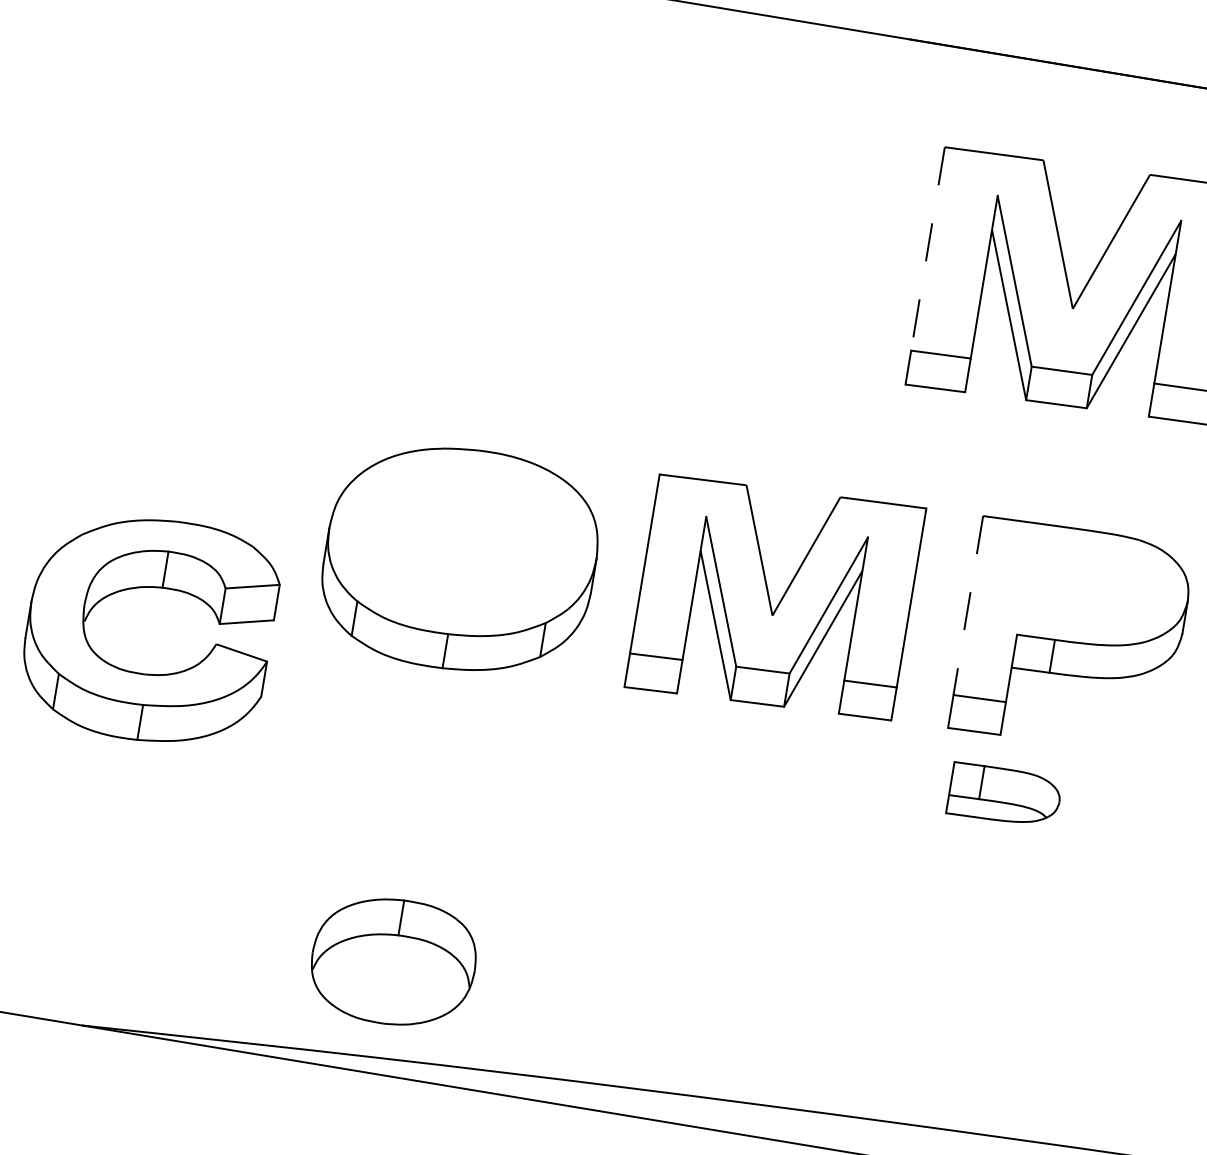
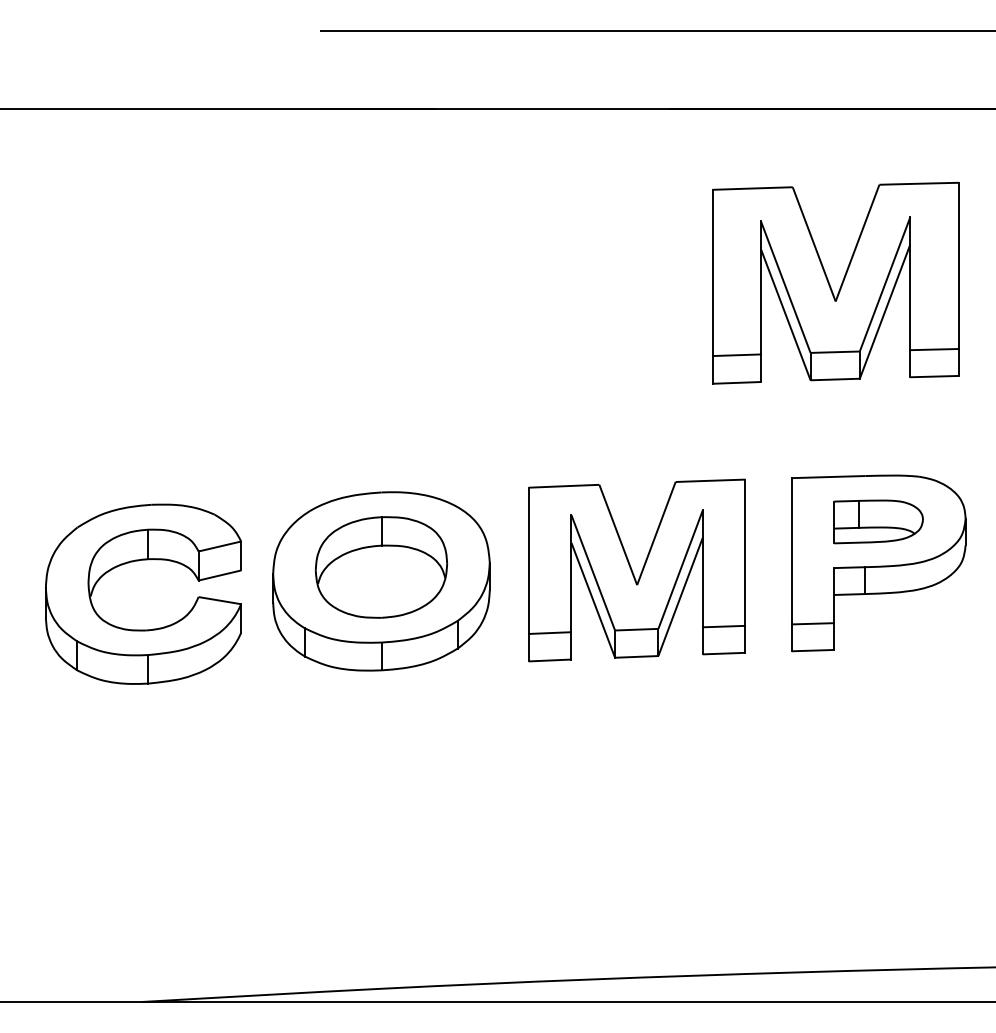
line: (927, 249) -> (712, 273), dashed -> solid
part: (150, 588) -> (138, 561), moved
line: (968, 605) -> (791, 551), dashed -> solid
part: (1004, 795) -> (878, 521), moved
part: (392, 961) -> (380, 567), moved

